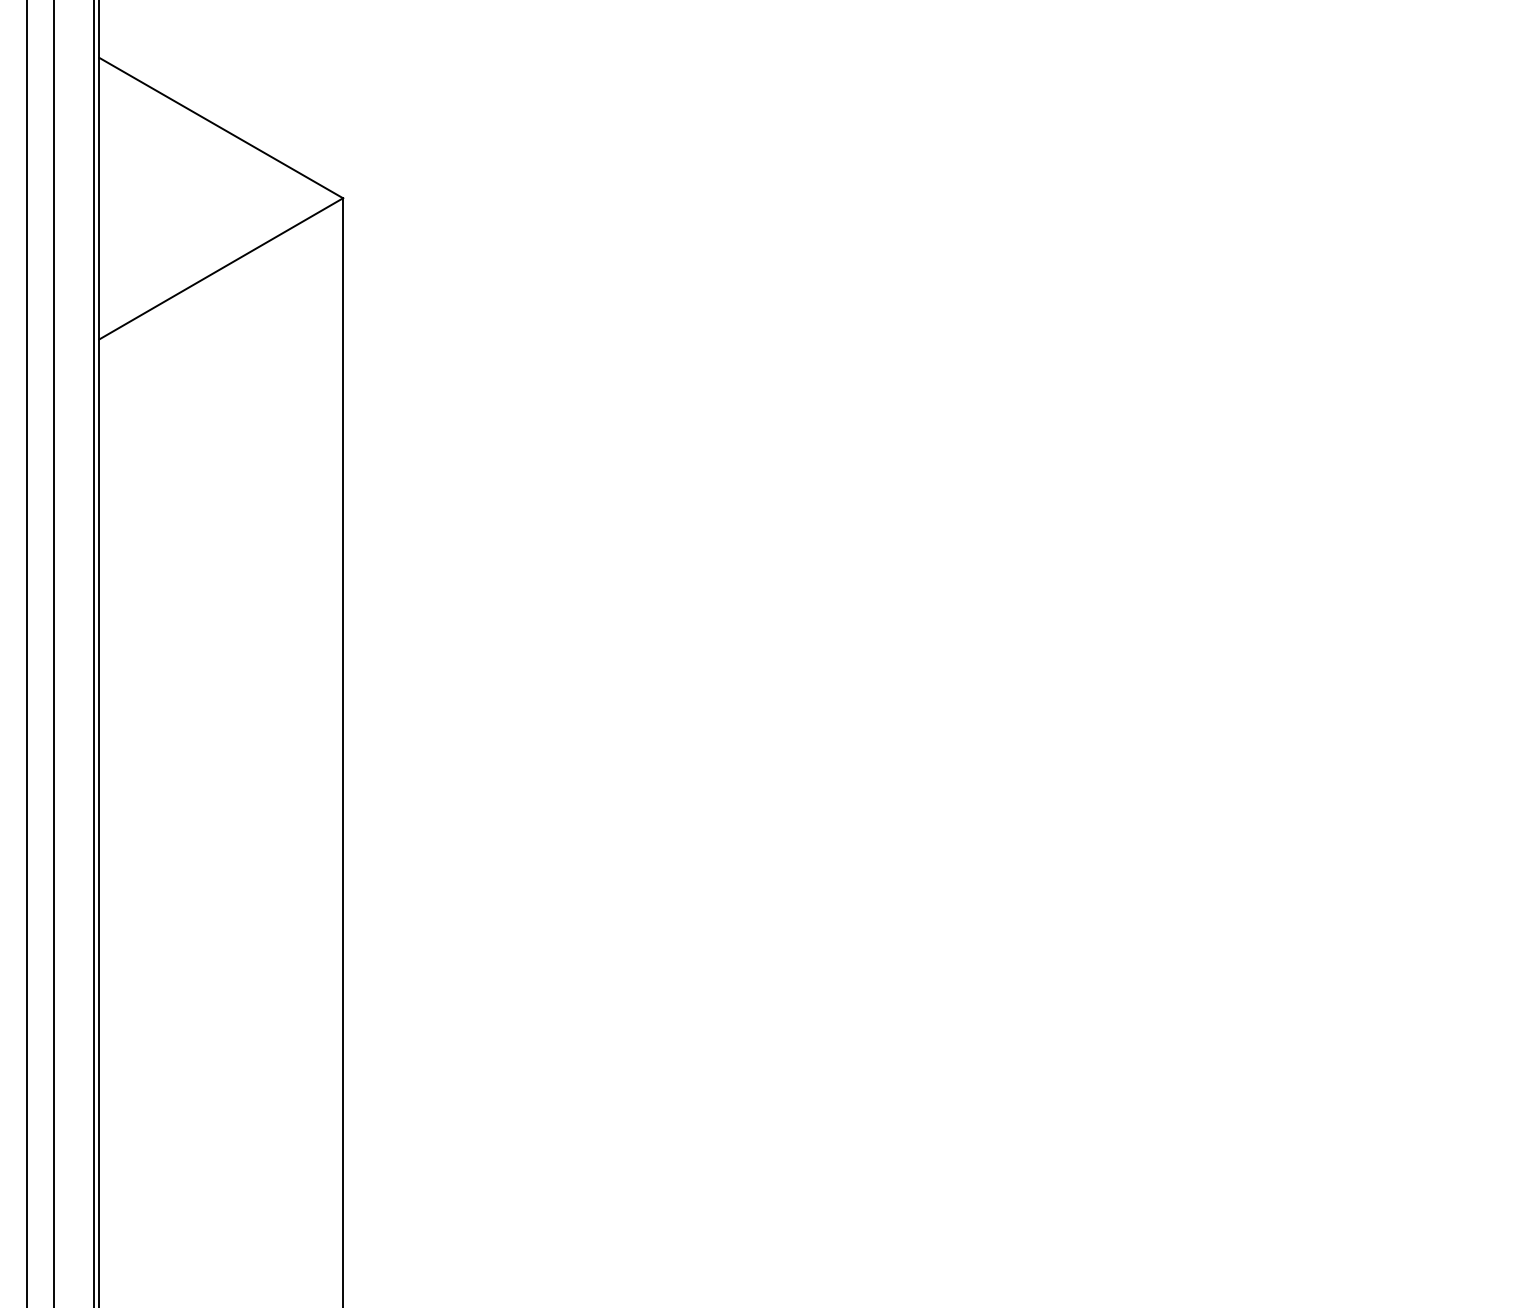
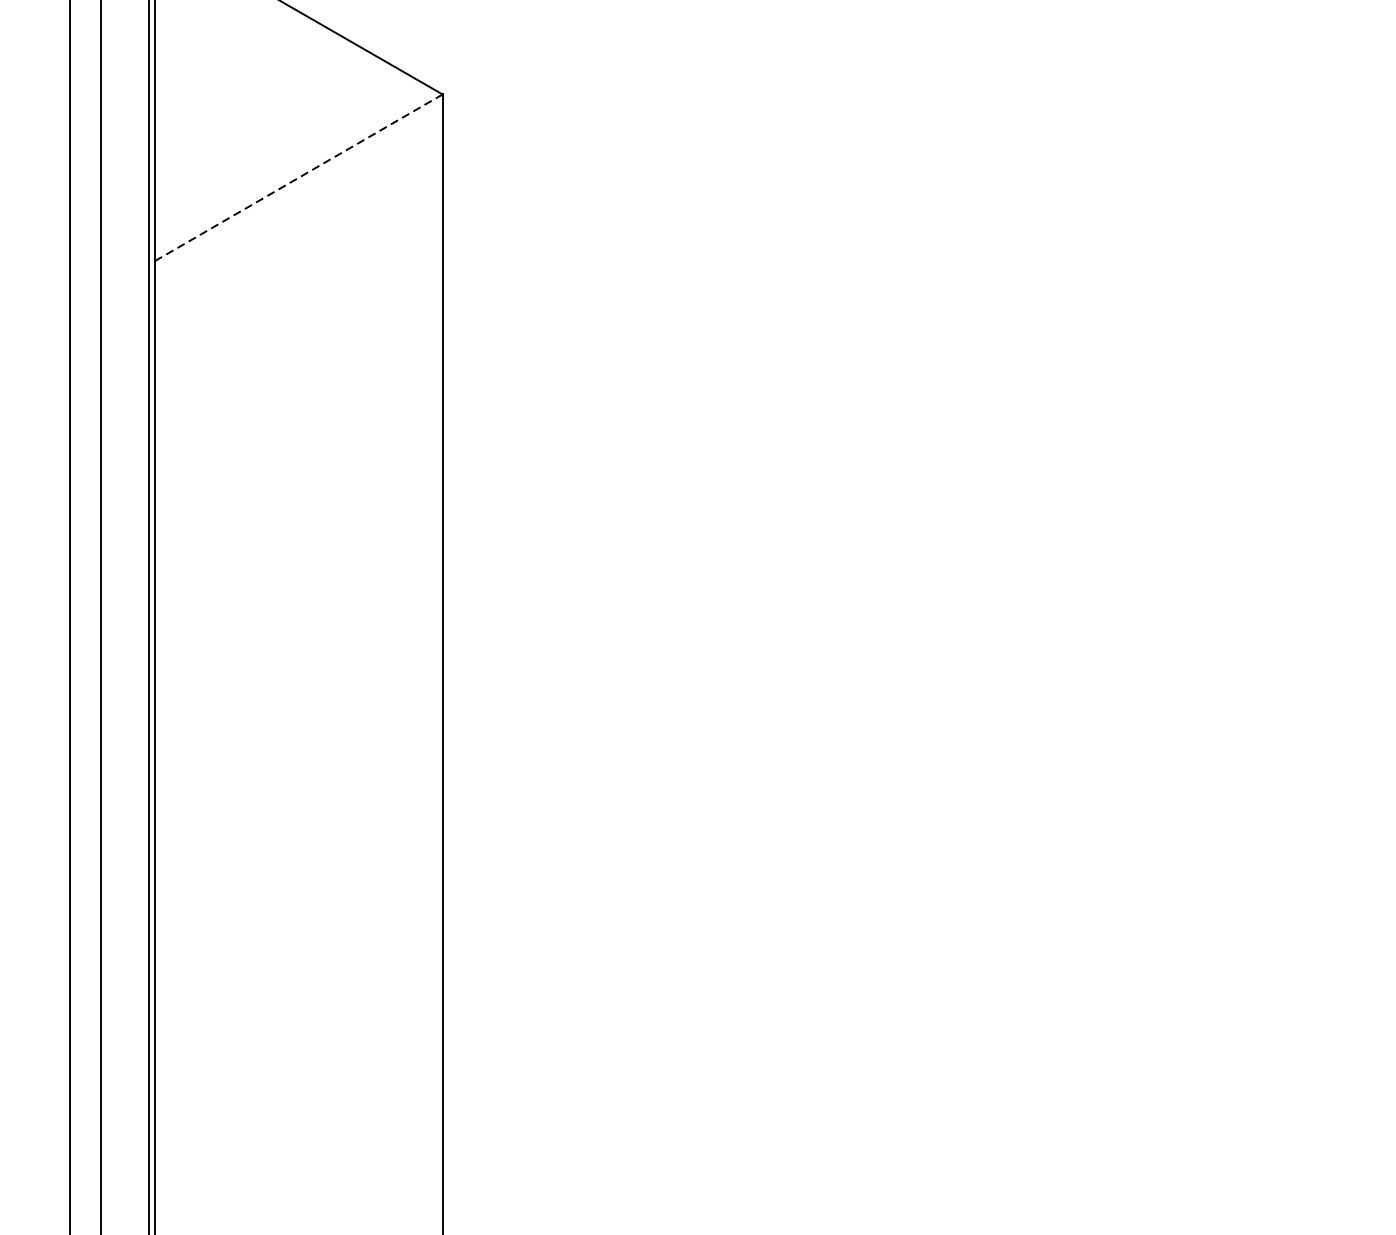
line: (221, 268) -> (299, 177), solid -> dashed

